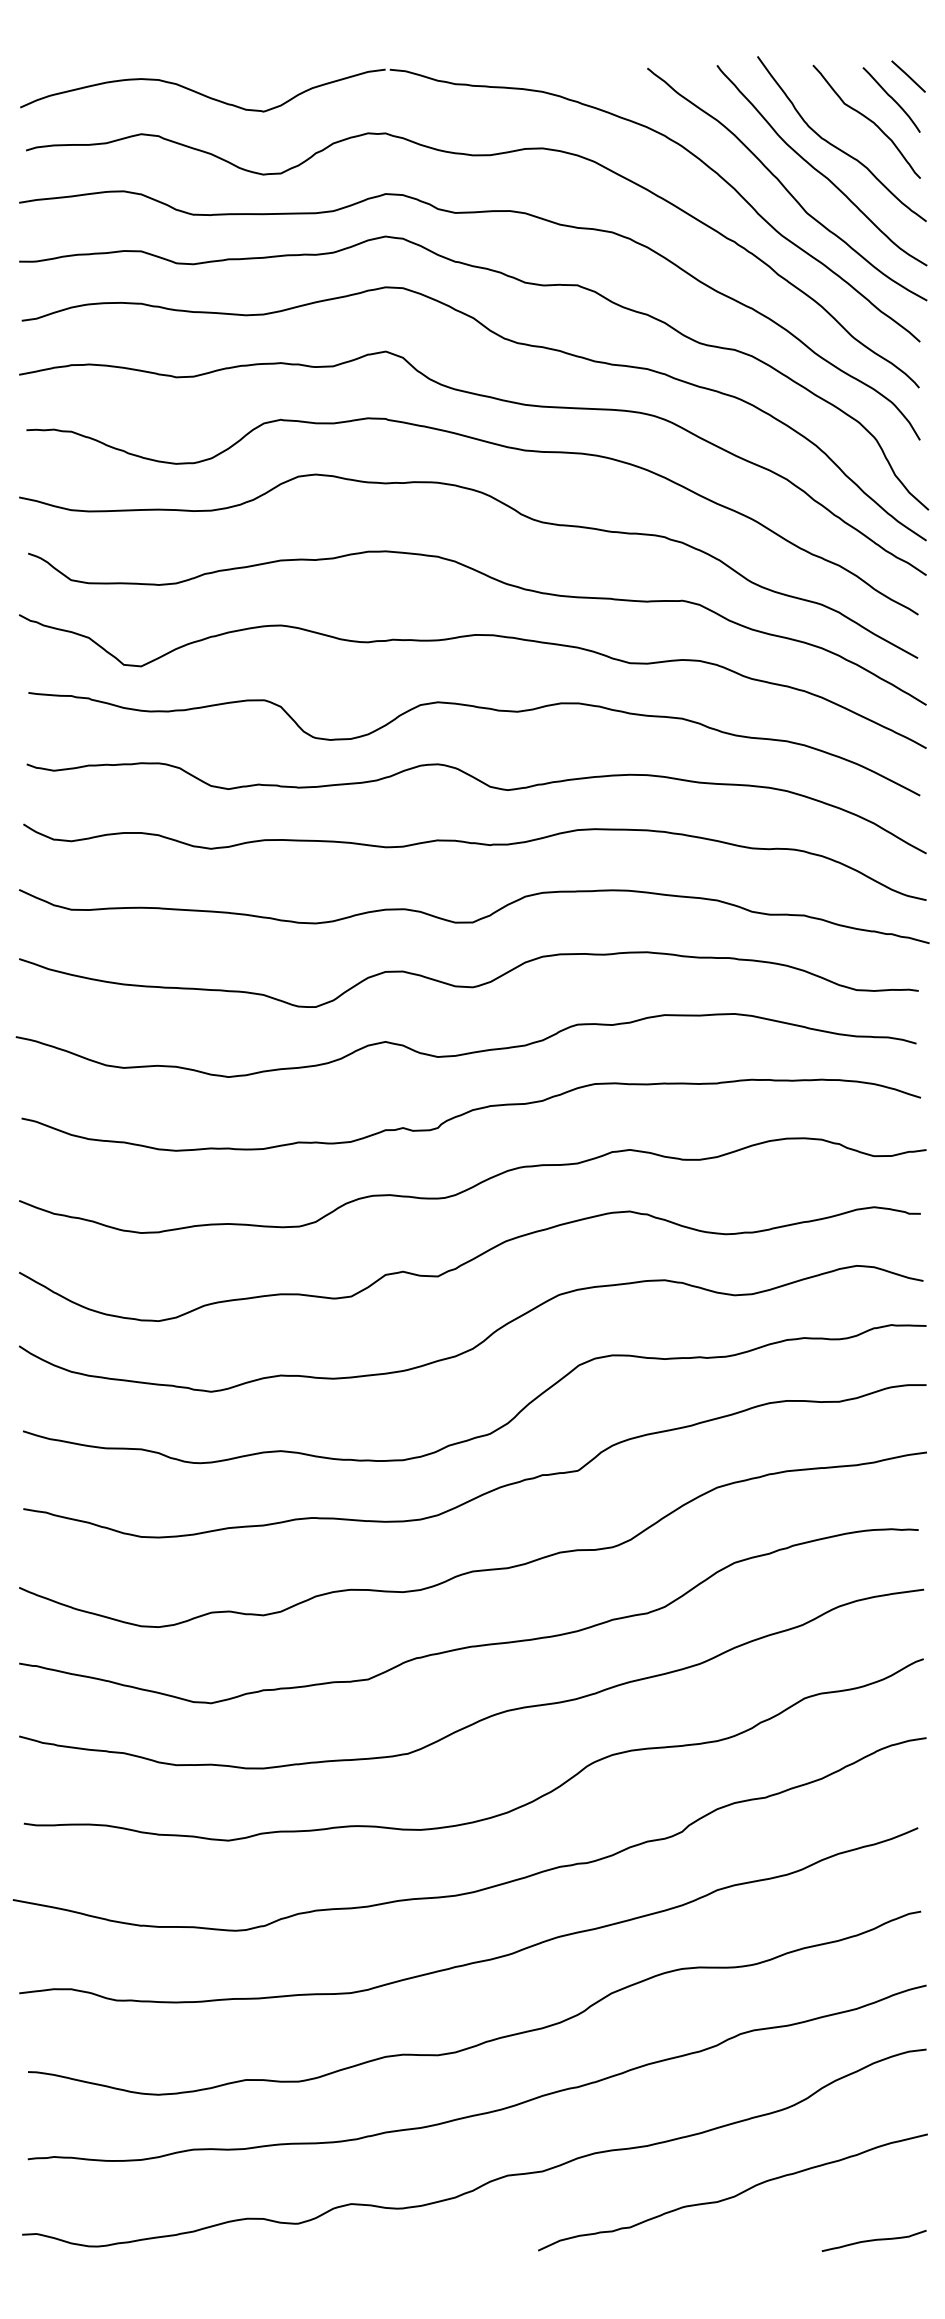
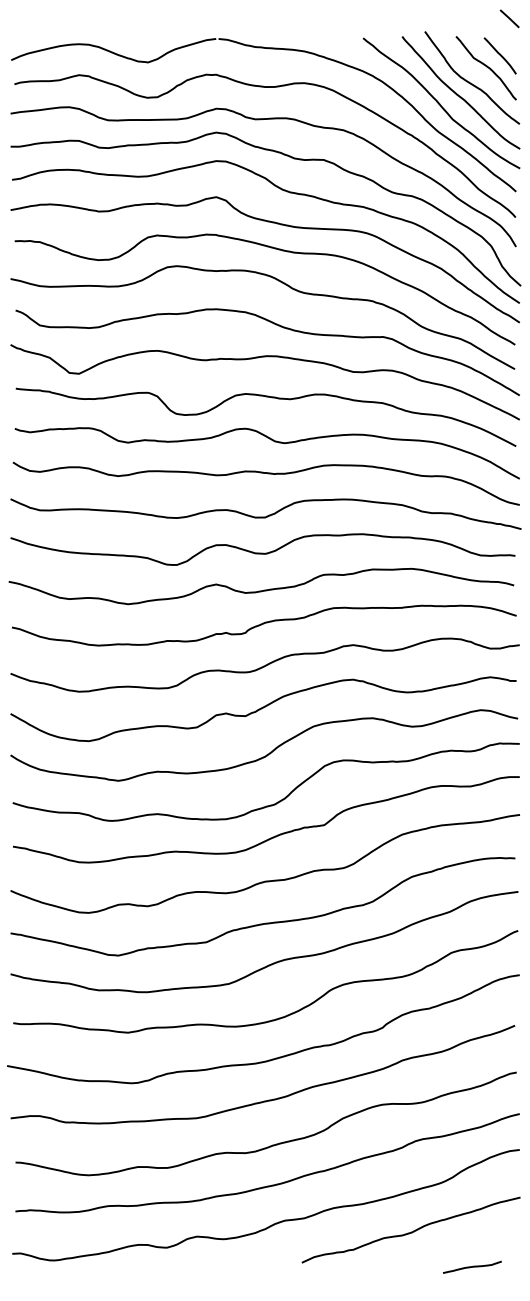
line: (908, 75) -> (509, 18), moved
curve: (874, 2239) -> (472, 1266), moved

